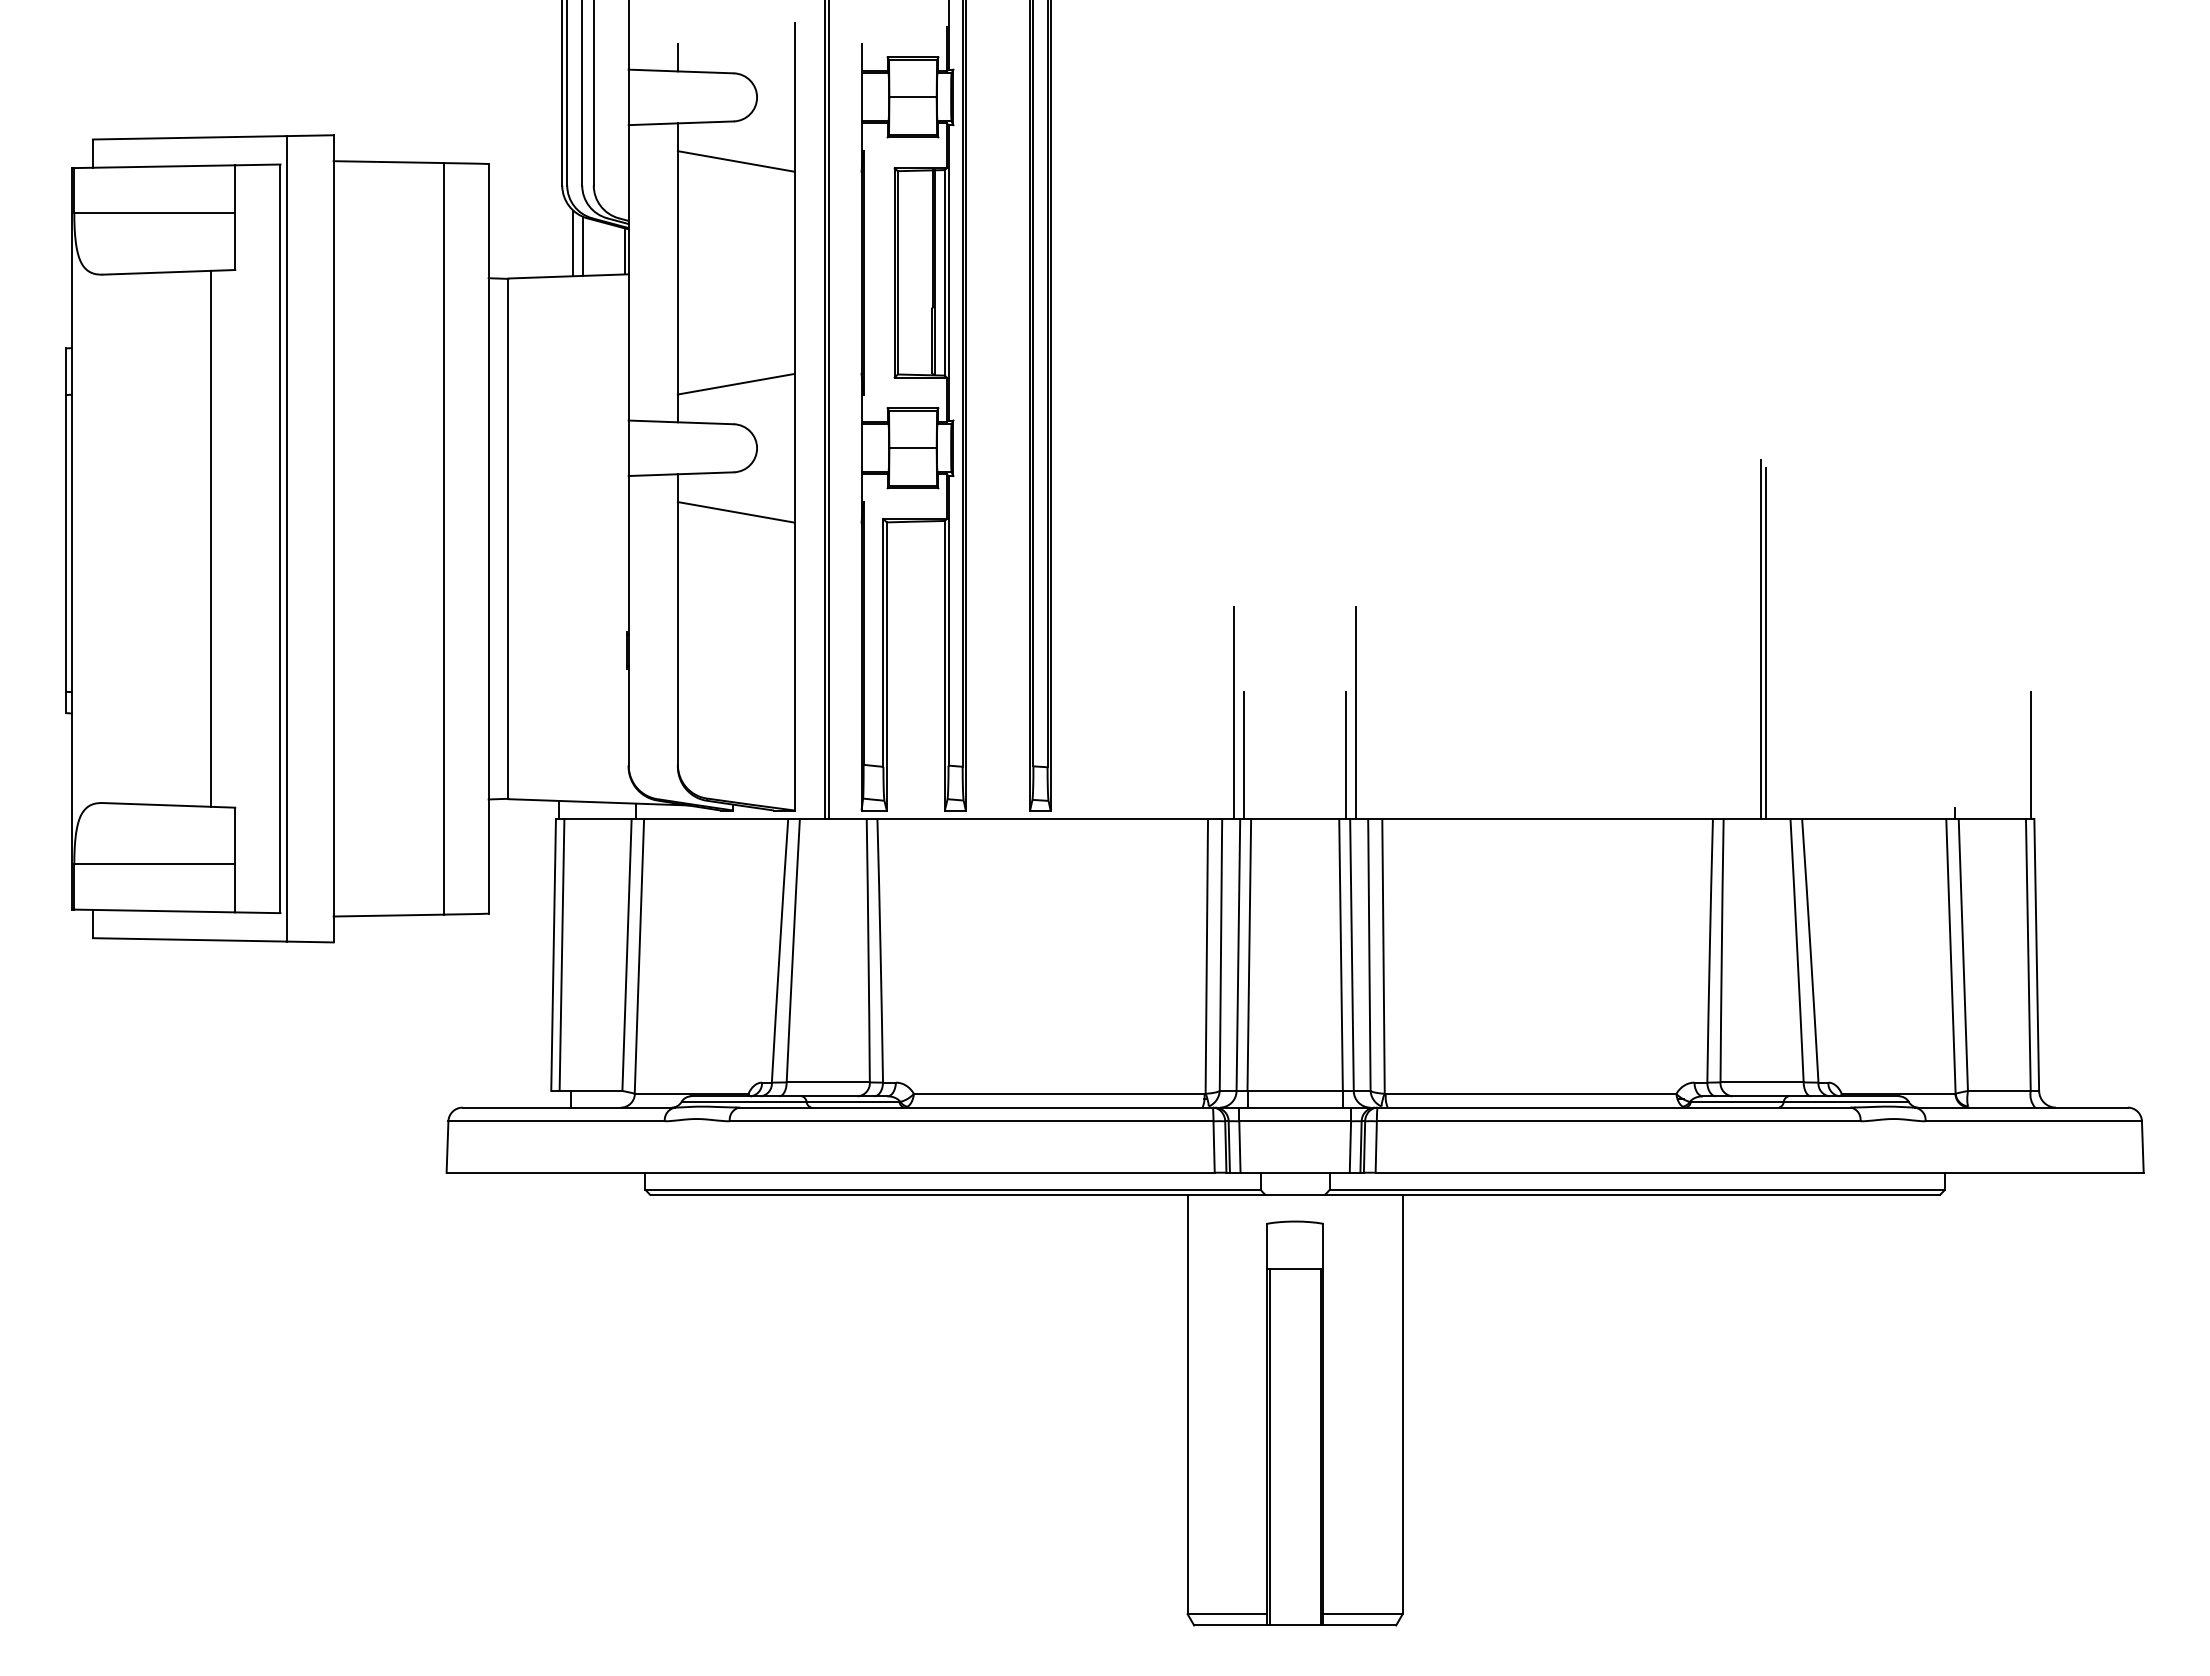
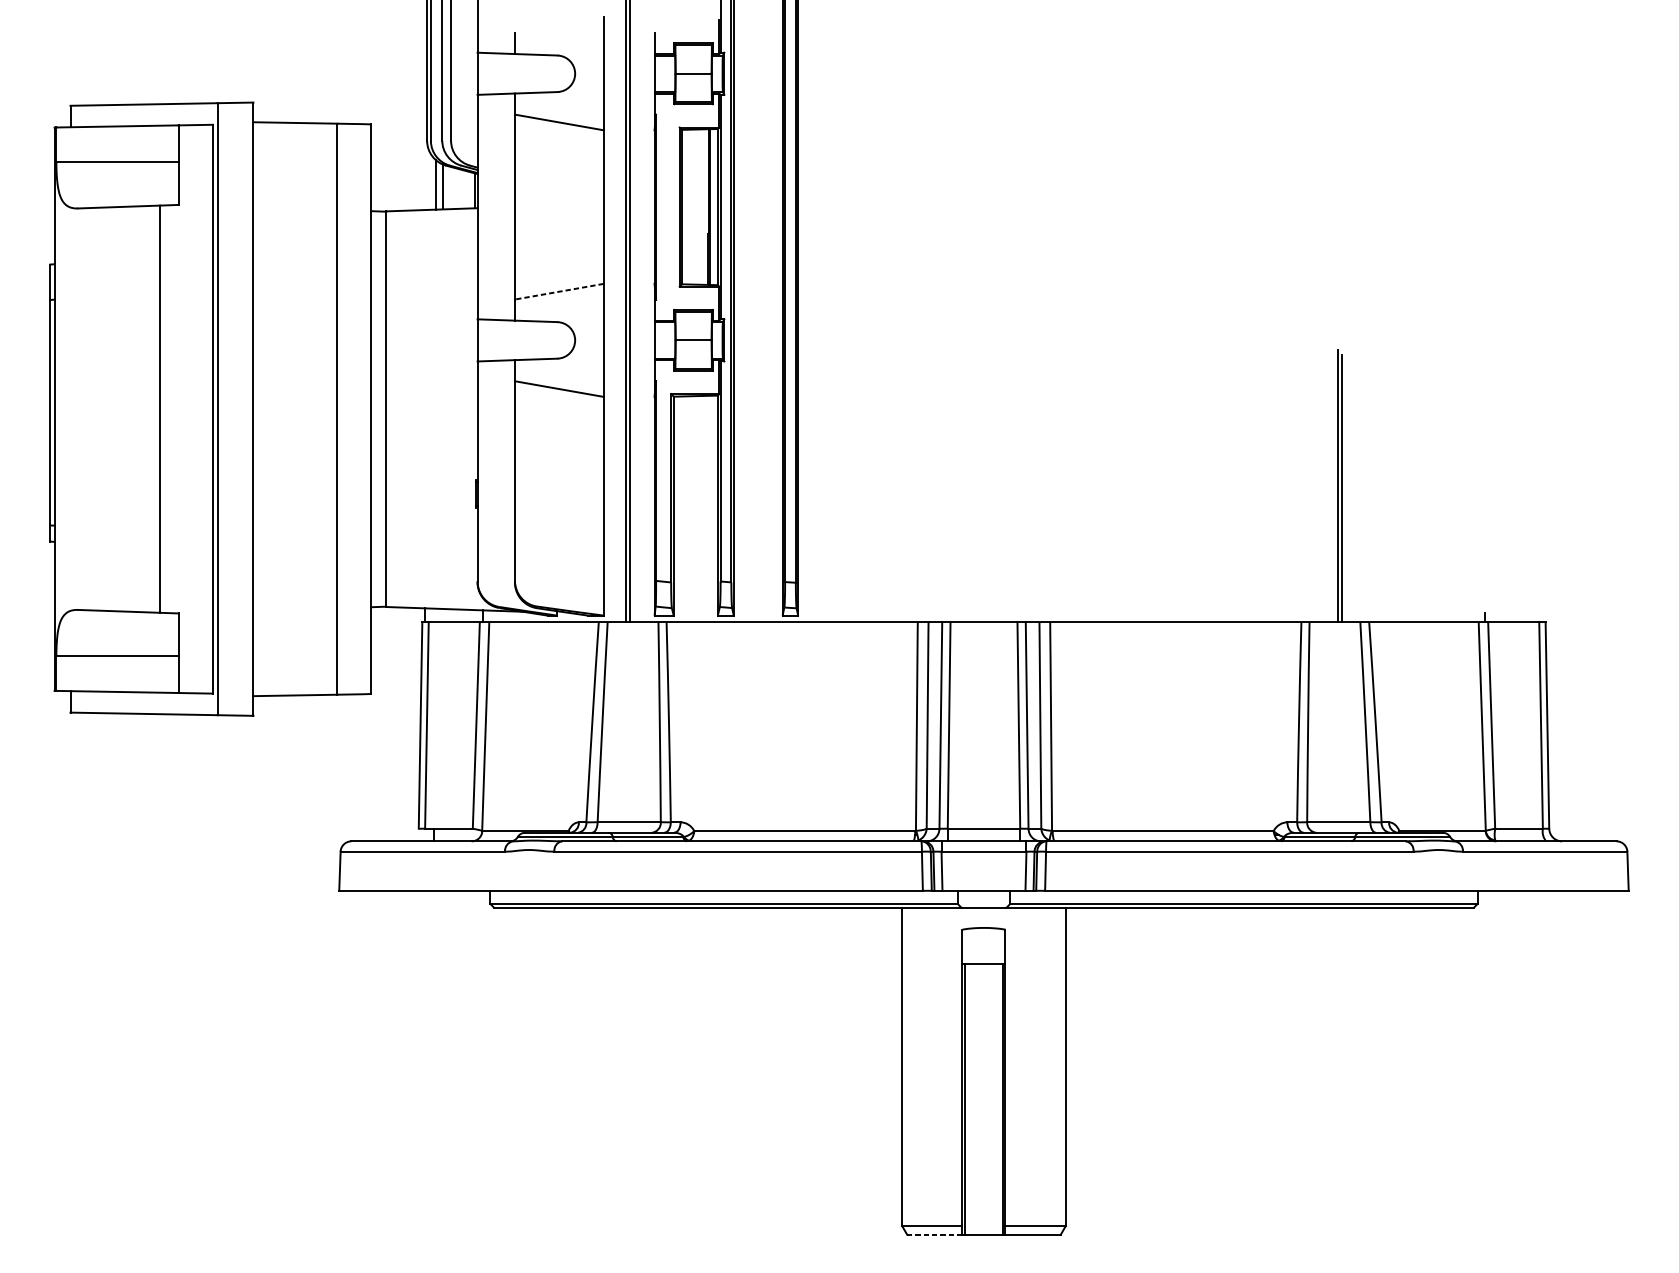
line: (735, 384) -> (558, 291), solid -> dashed
line: (1234, 712) -> (937, 541), removed
line: (1356, 712) -> (1030, 541), removed
line: (1244, 755) -> (945, 573), removed
line: (1346, 755) -> (1022, 573), removed
line: (2030, 755) -> (1542, 573), removed
line: (1230, 1625) -> (934, 1234), solid -> dashed

